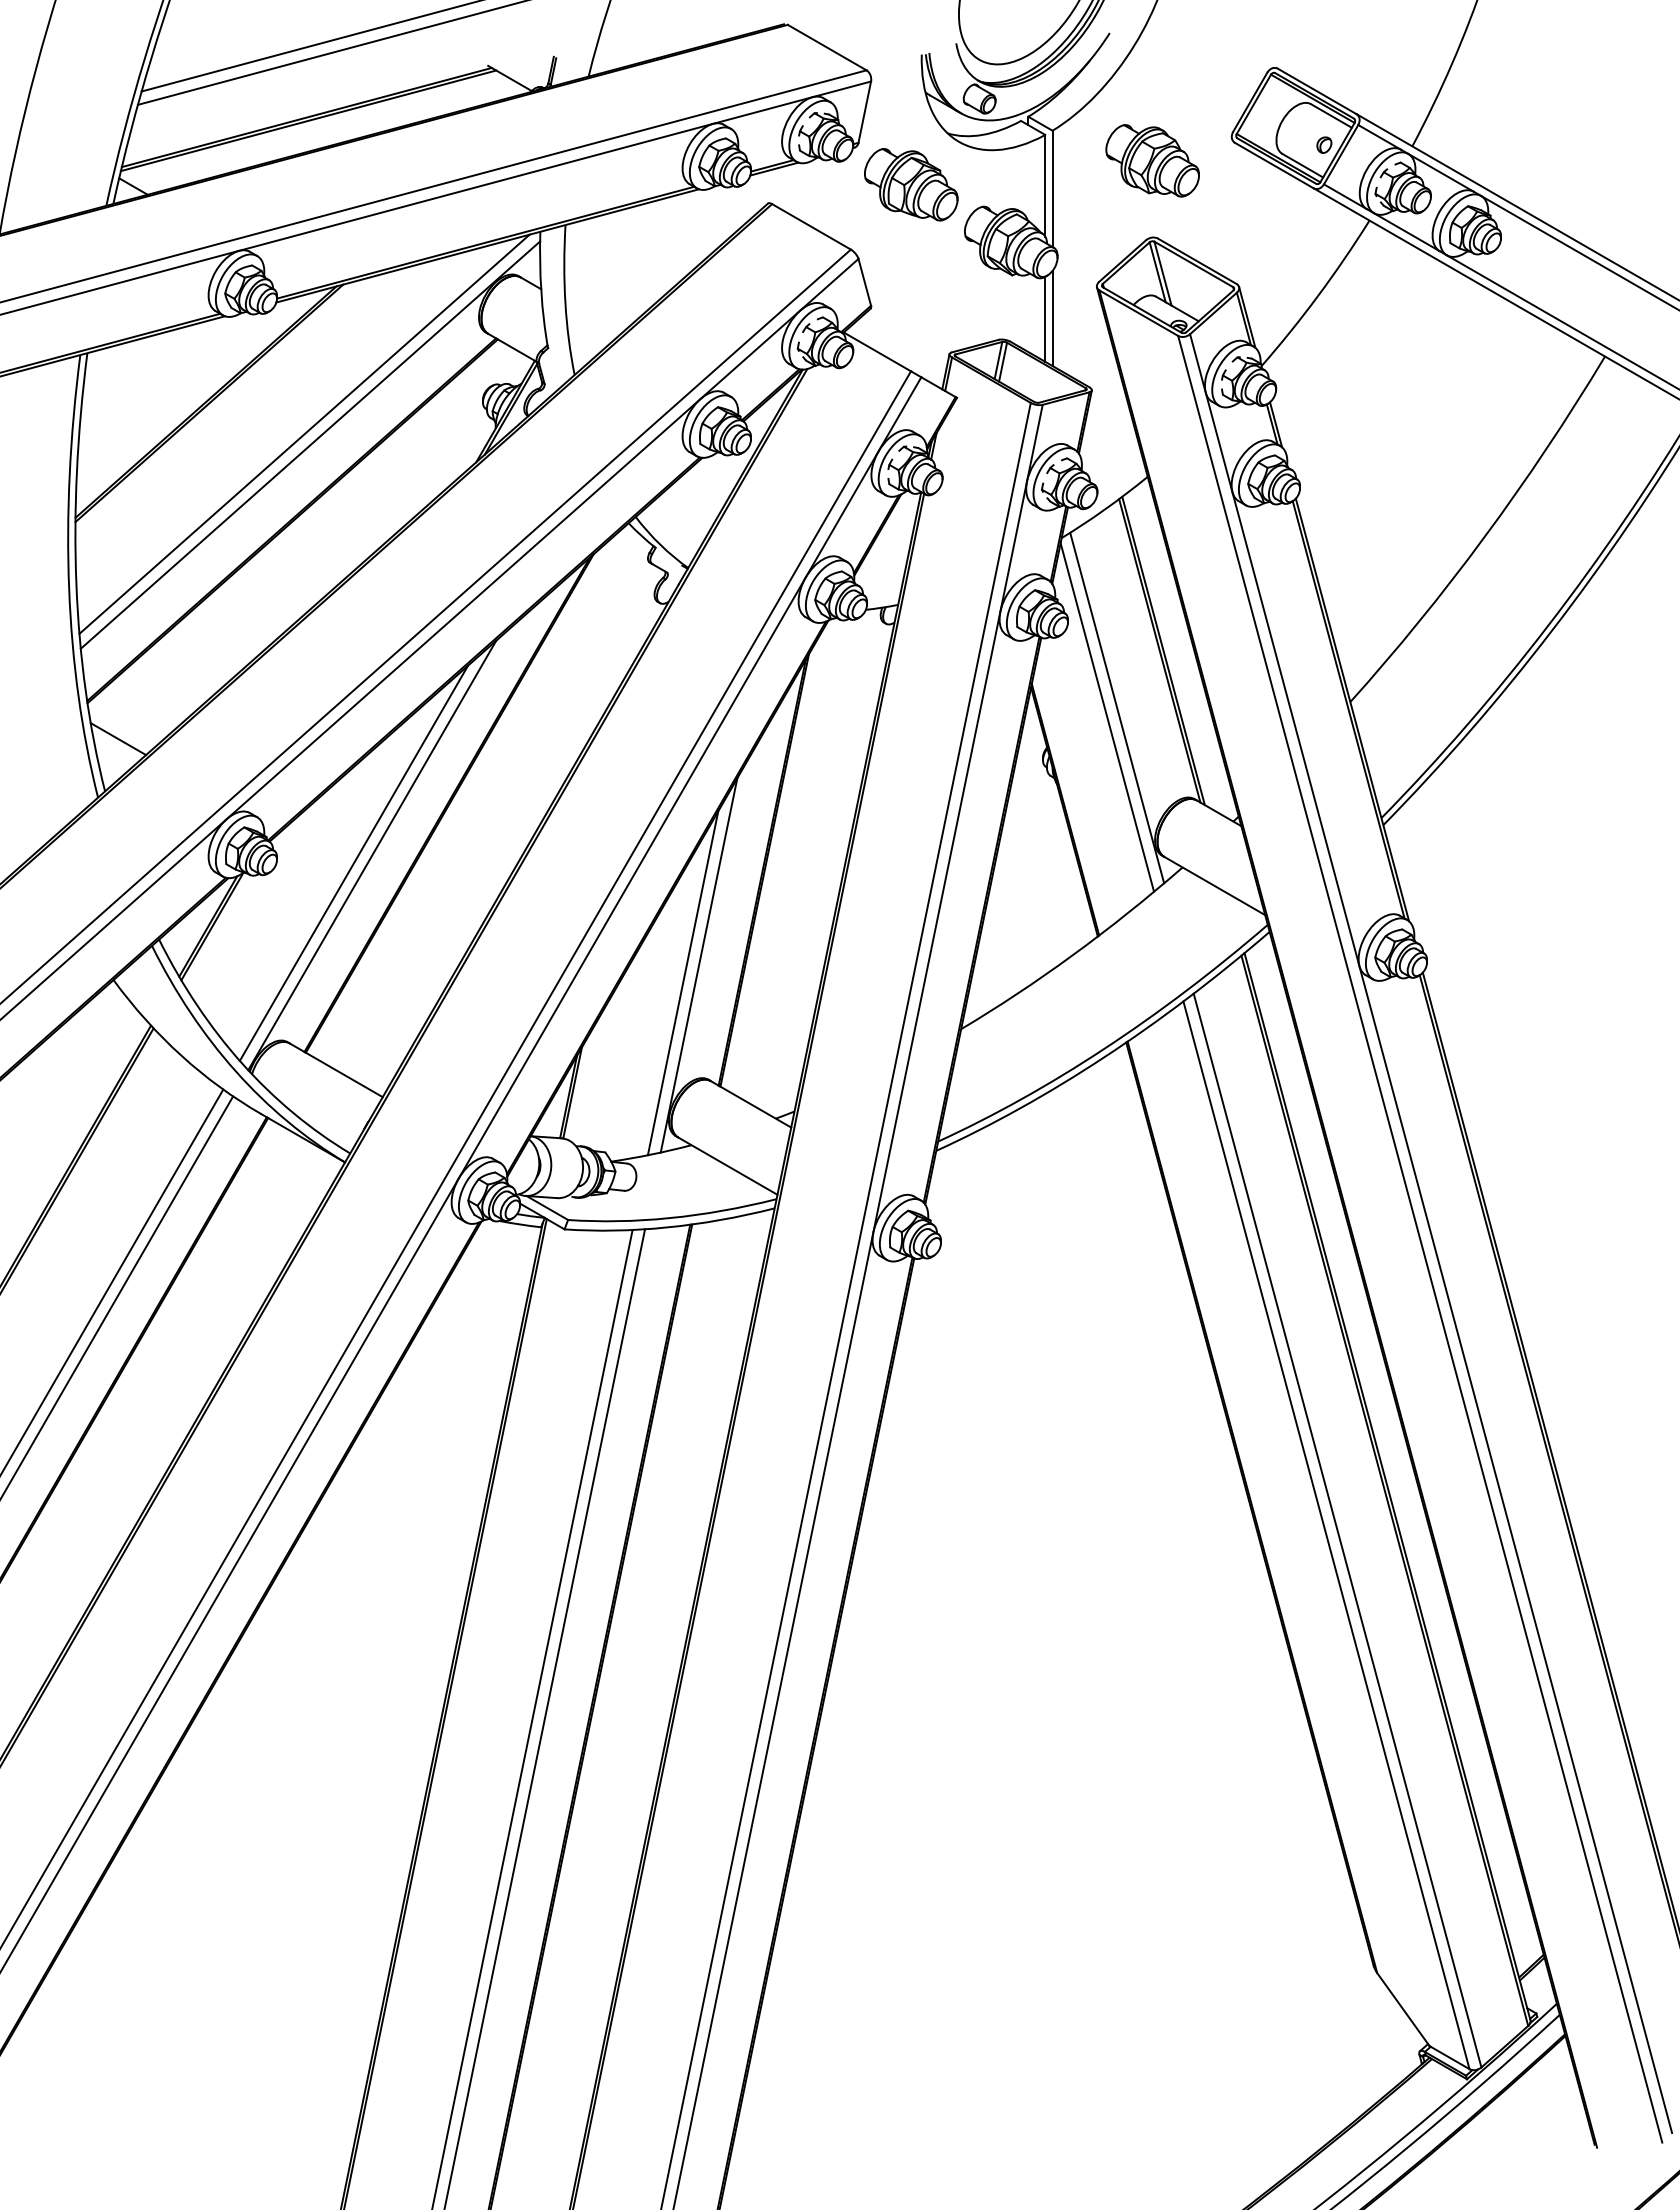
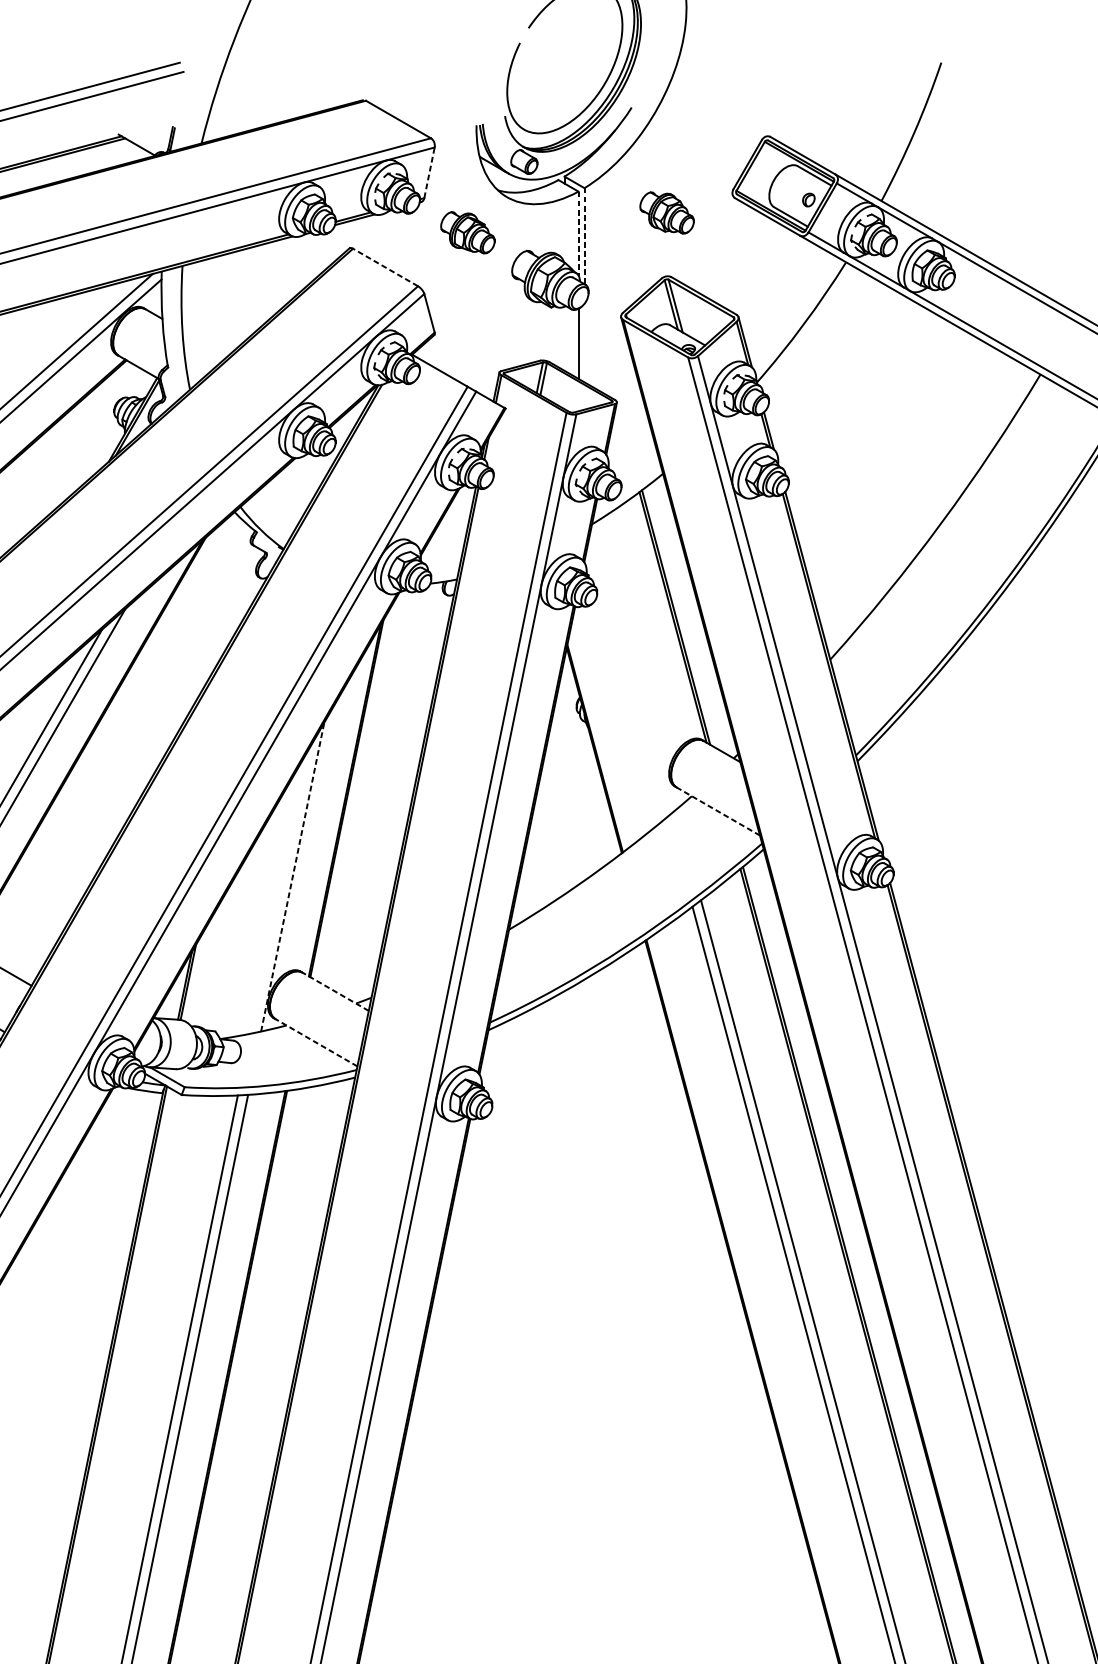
line: (864, 111) -> (429, 172), solid -> dashed
part: (1152, 160) -> (666, 212), size x0.7
part: (911, 184) -> (468, 232), size x0.7
line: (1045, 185) -> (578, 233), solid -> dashed
line: (1052, 188) -> (584, 235), solid -> dashed
line: (811, 226) -> (385, 267), solid -> dashed
line: (1052, 318) -> (584, 343), removed
line: (1117, 707) -> (638, 664), removed
line: (1107, 717) -> (629, 672), removed
line: (1214, 885) -> (718, 811), solid -> dashed
line: (699, 964) -> (293, 876), solid -> dashed
line: (682, 983) -> (279, 892), removed
line: (750, 1104) -> (335, 991), solid -> dashed
line: (727, 1165) -> (316, 1042), solid -> dashed

